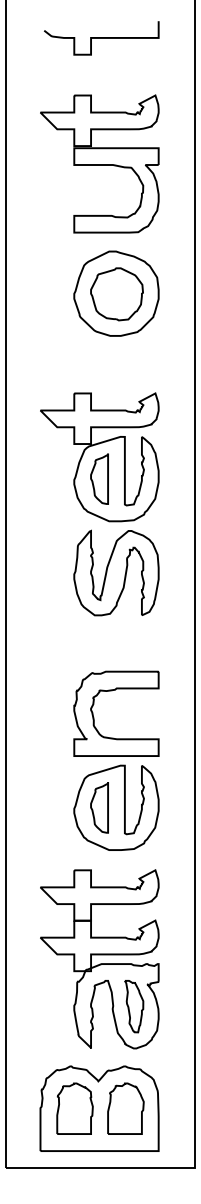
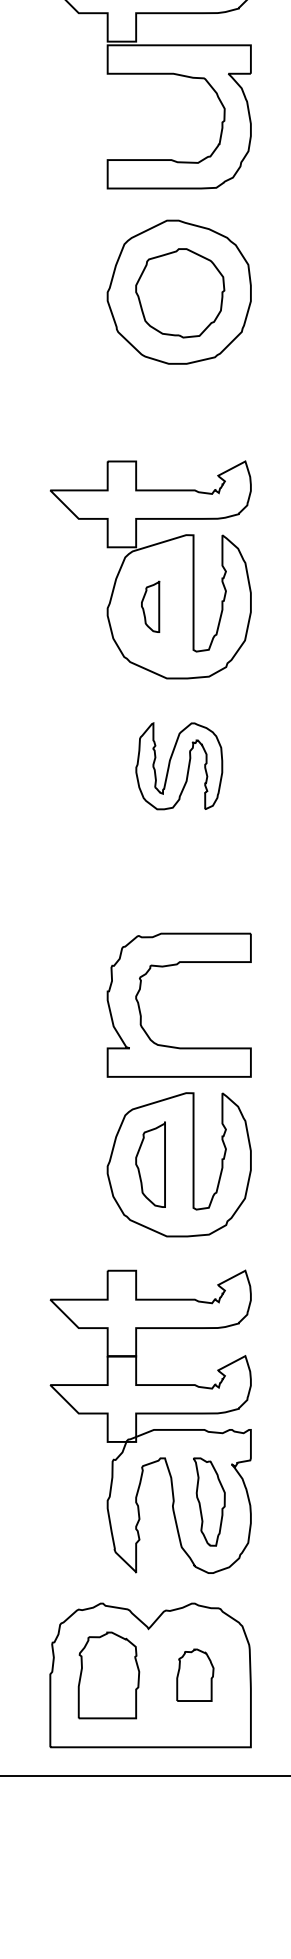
part: (99, 478) -> (150, 605), size x0.6
part: (116, 572) -> (179, 765), size x0.6
part: (125, 1108) -> (194, 1674), size x0.6

